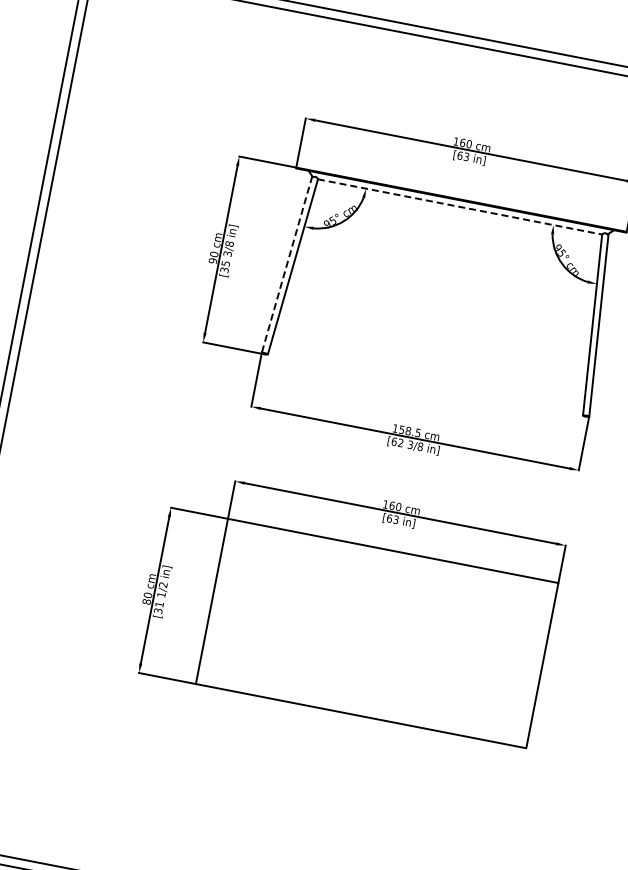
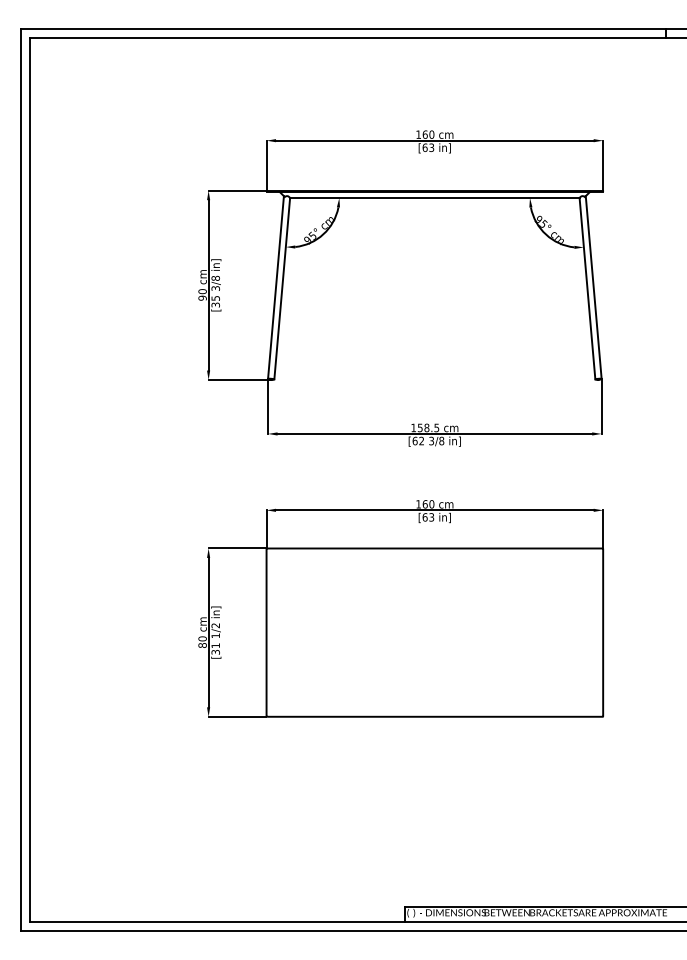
line: (459, 207) -> (434, 198), dashed -> solid
line: (287, 264) -> (276, 287), dashed -> solid

